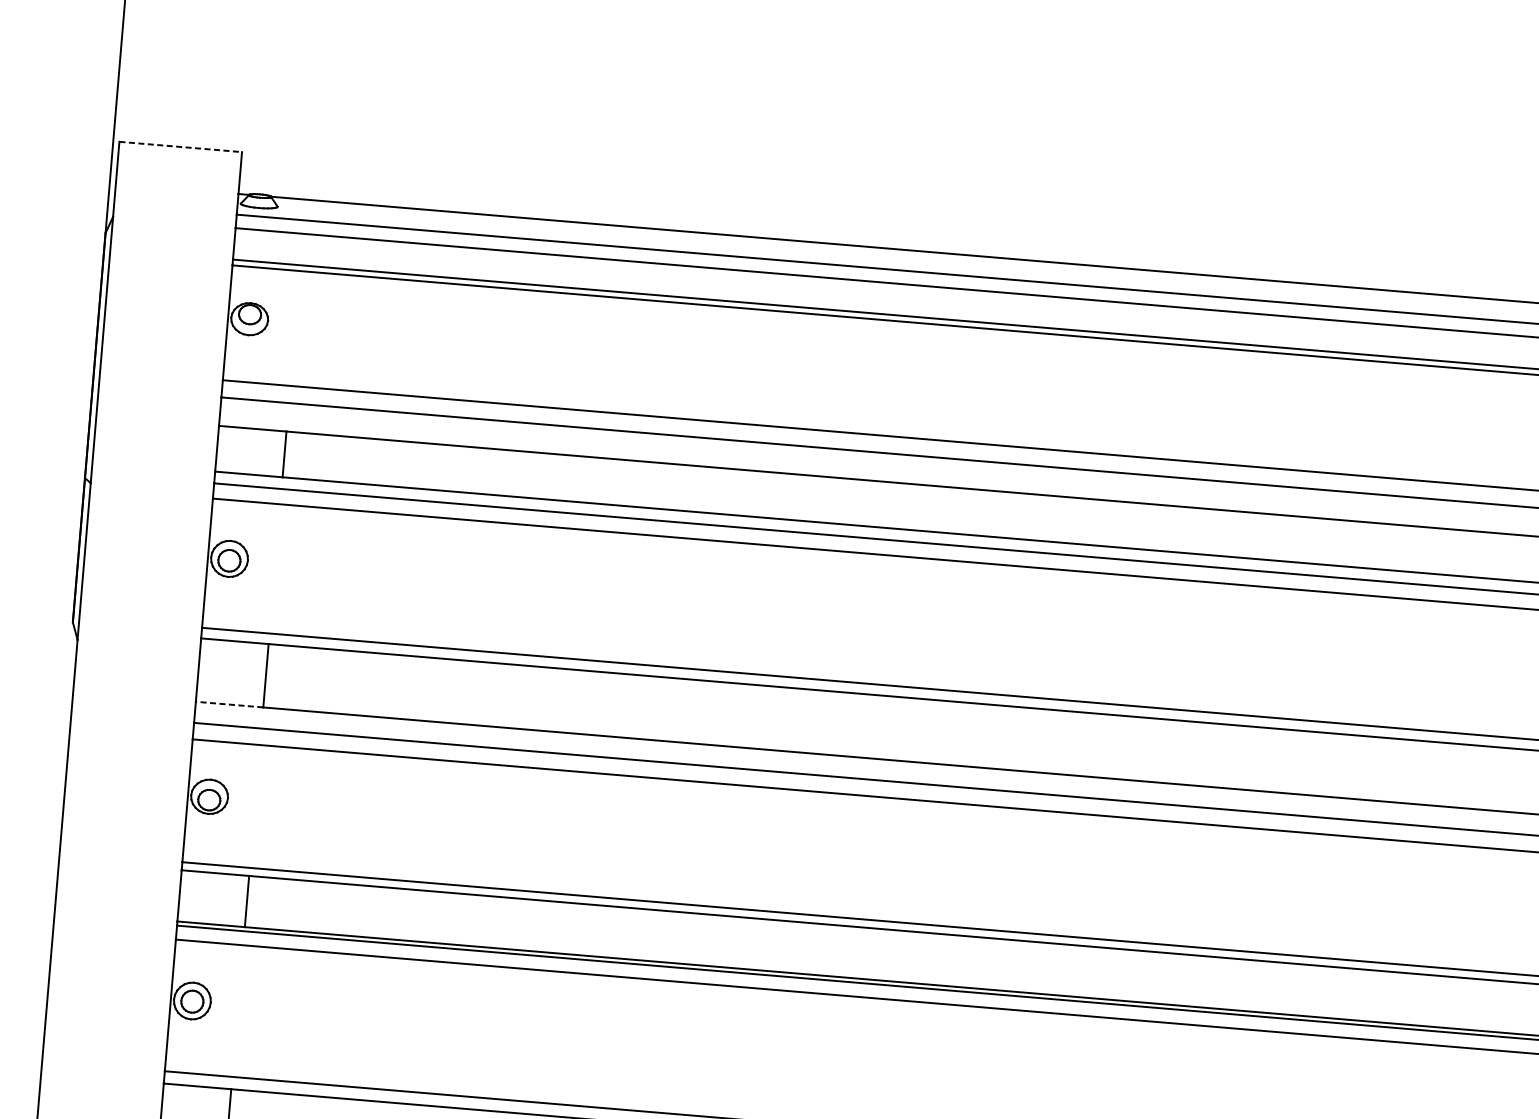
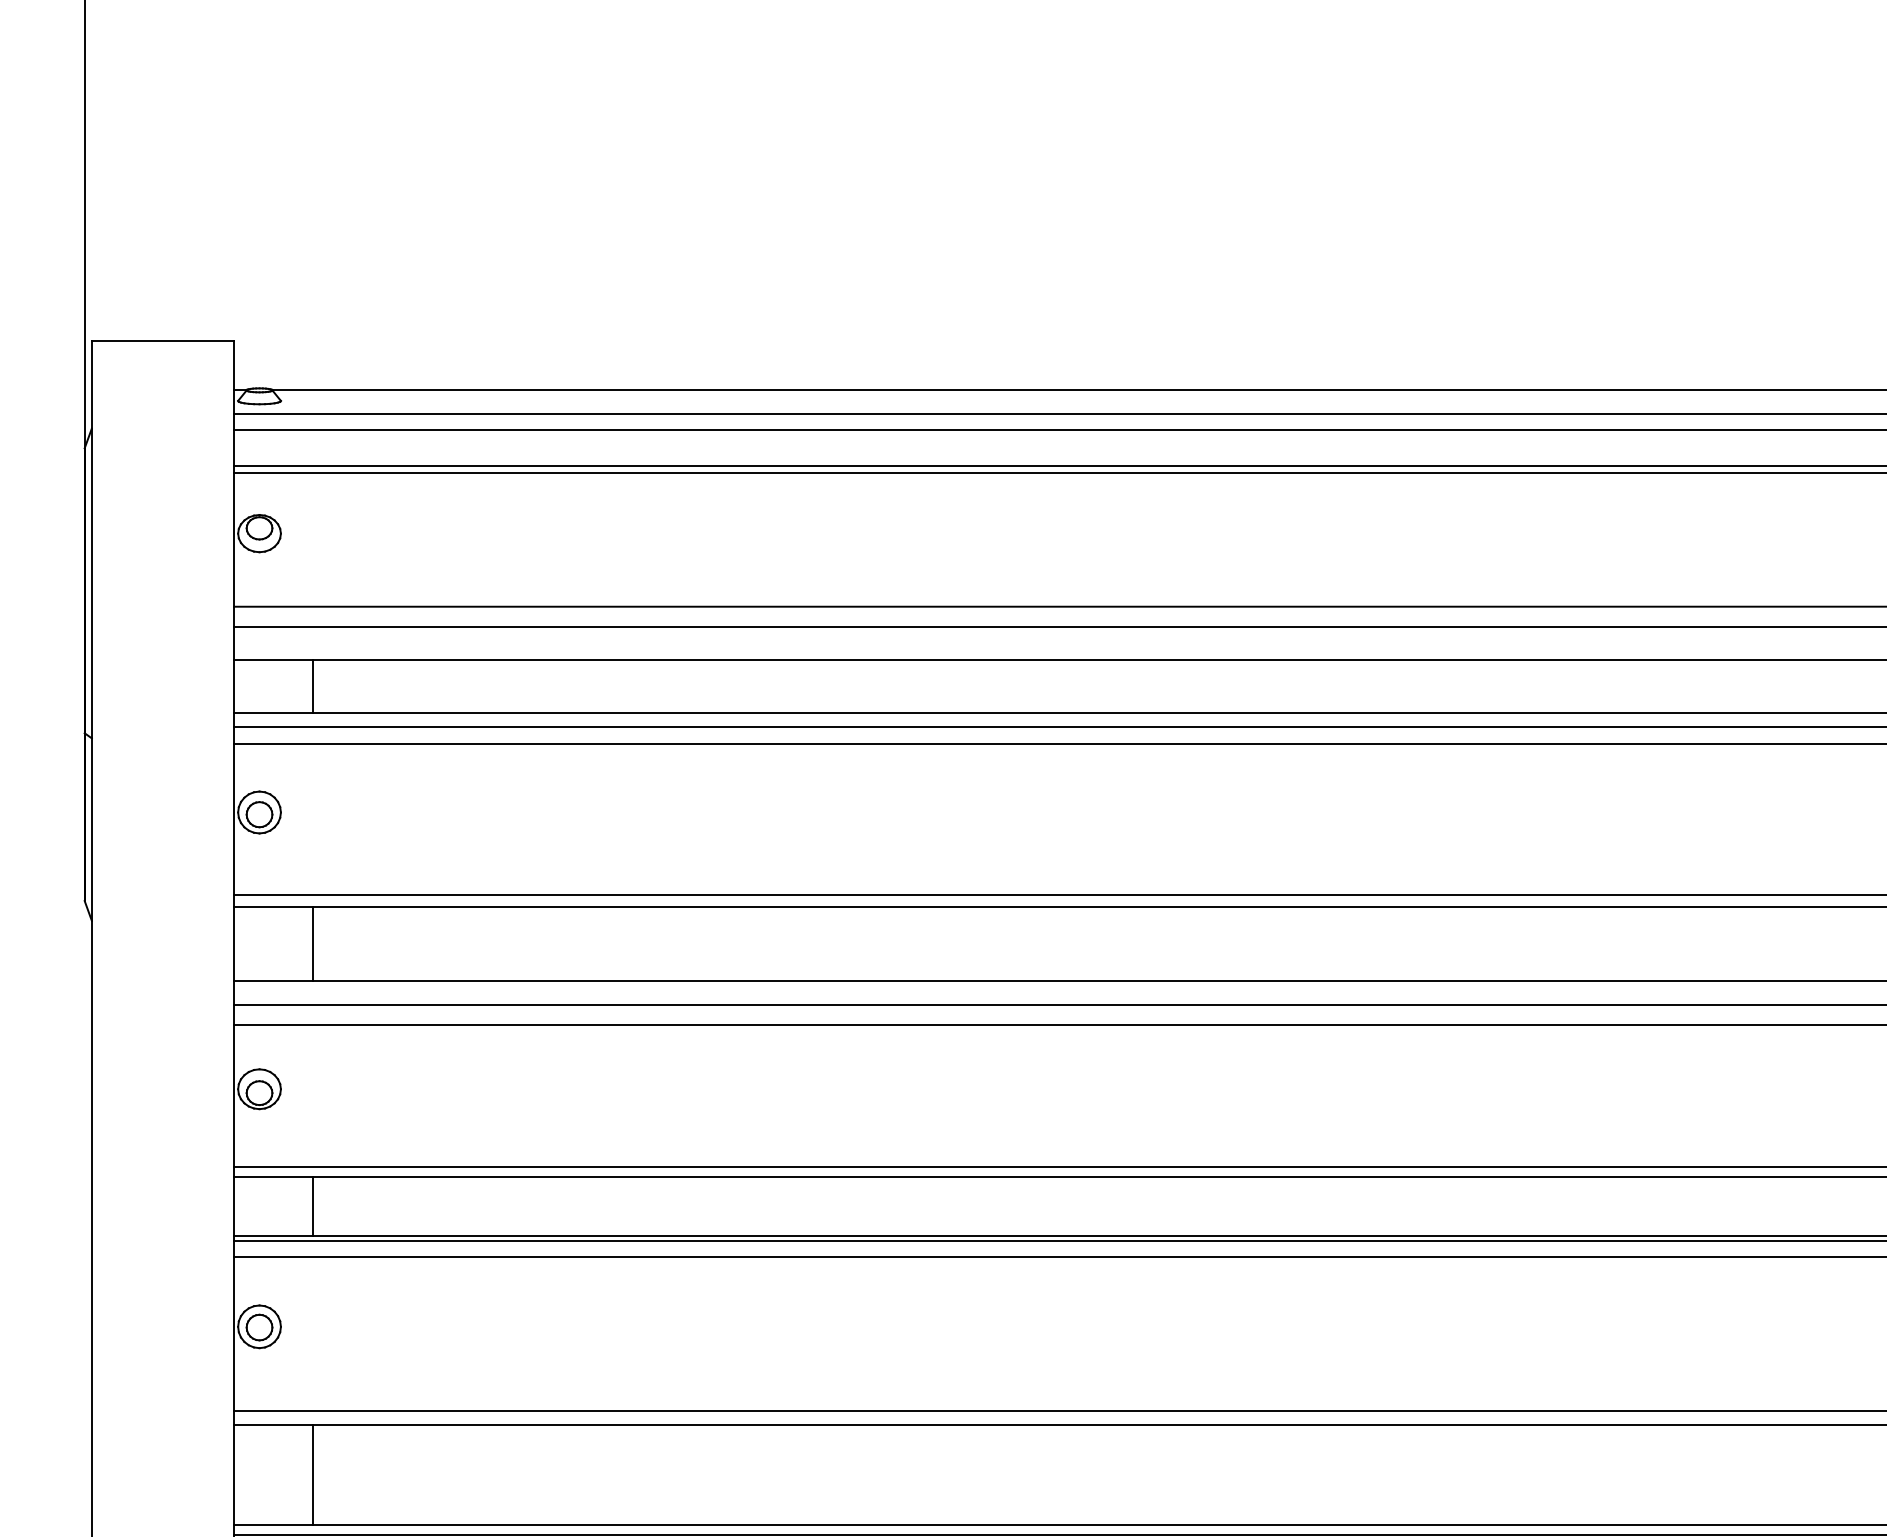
line: (181, 147) -> (163, 341), dashed -> solid
line: (229, 704) -> (273, 980), dashed -> solid

